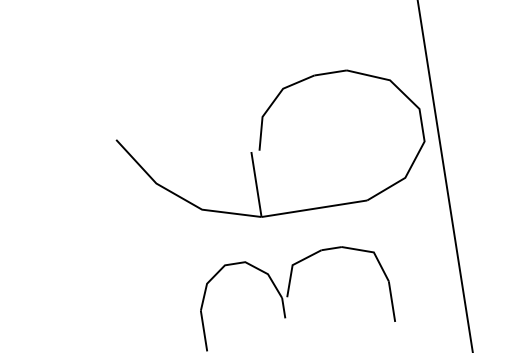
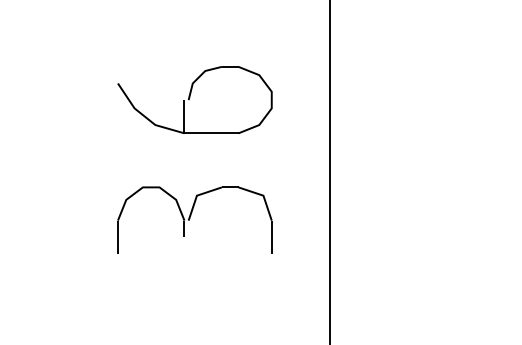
part: (271, 148) -> (194, 99), size x0.62

